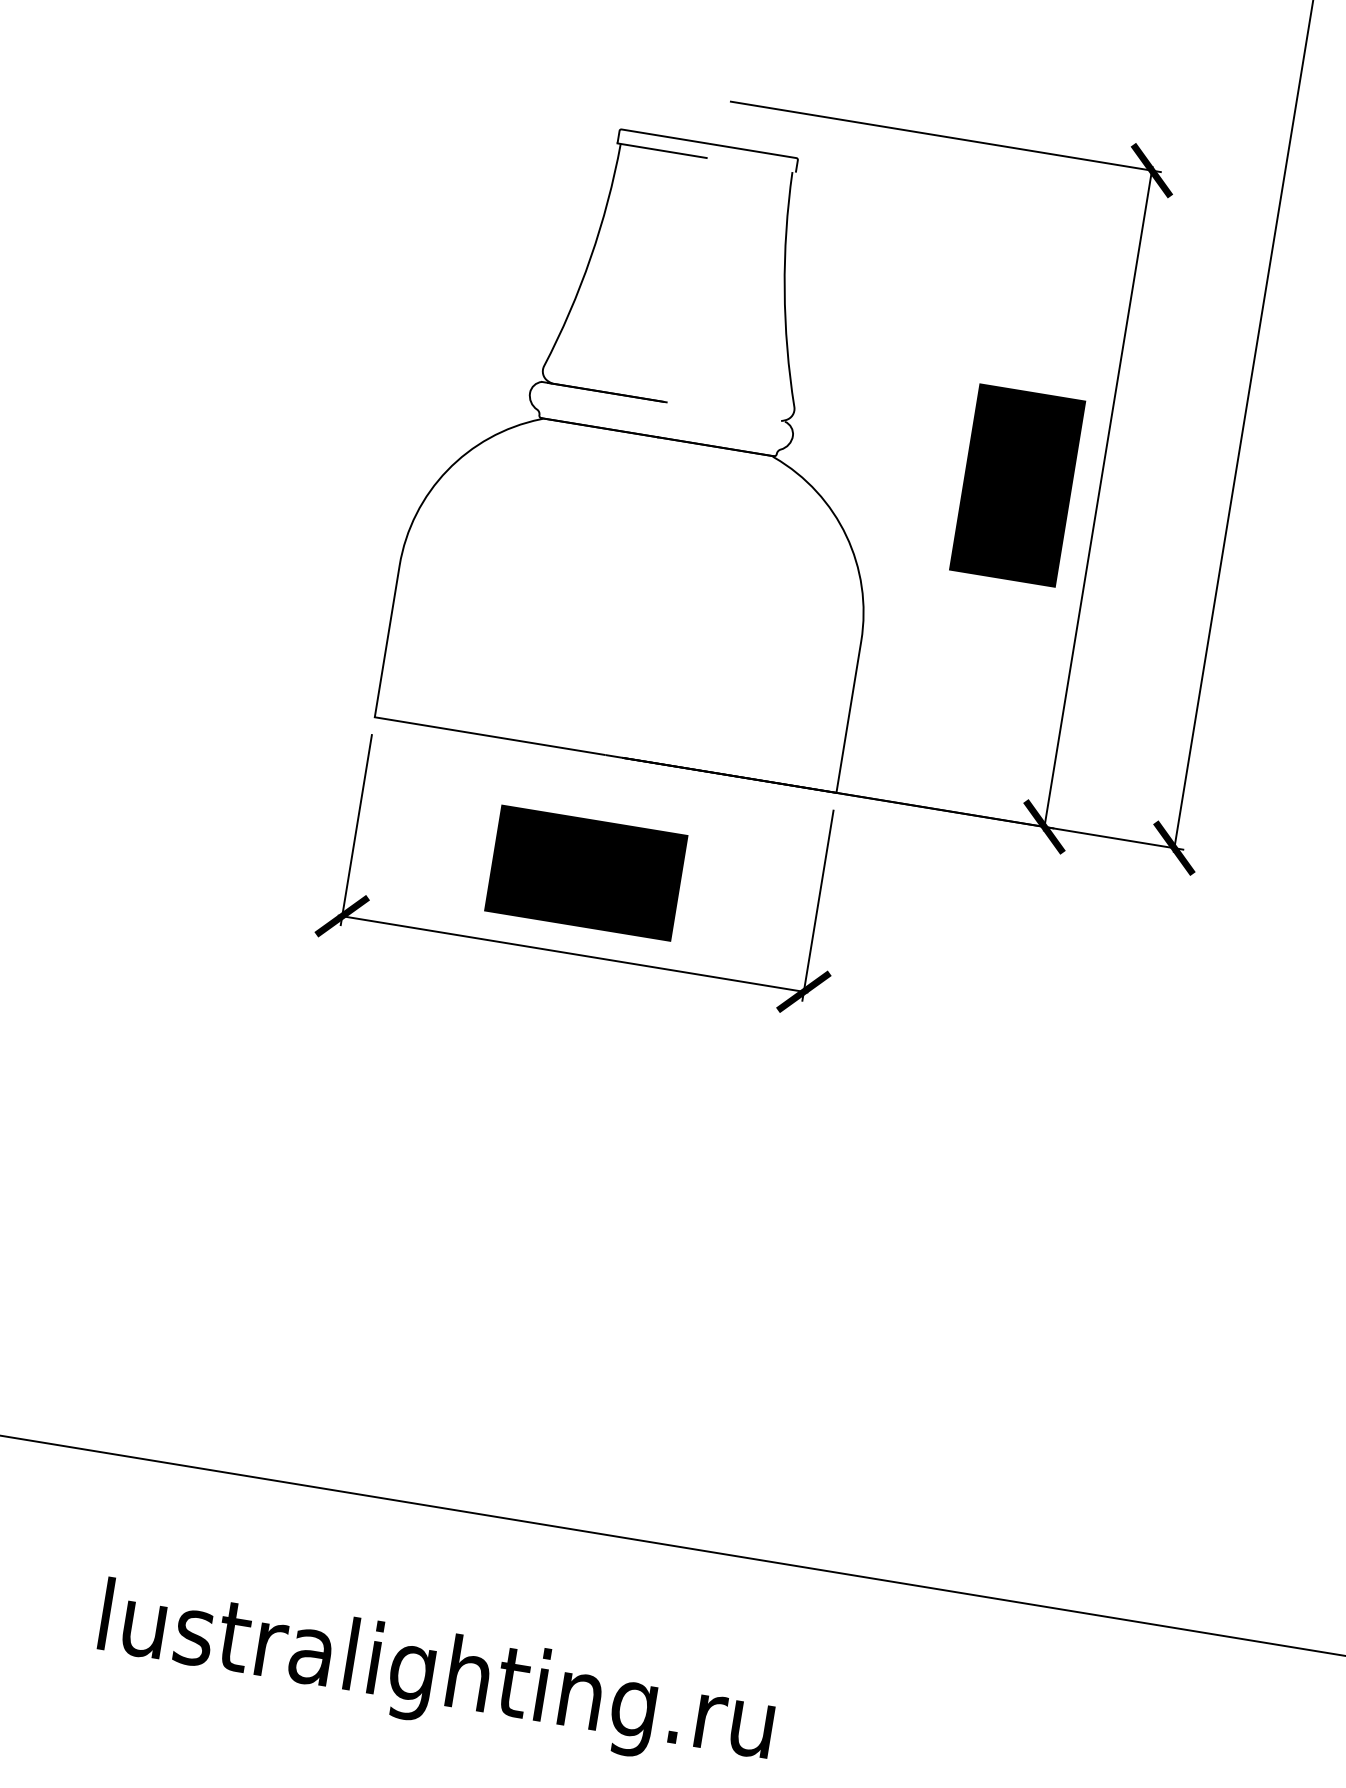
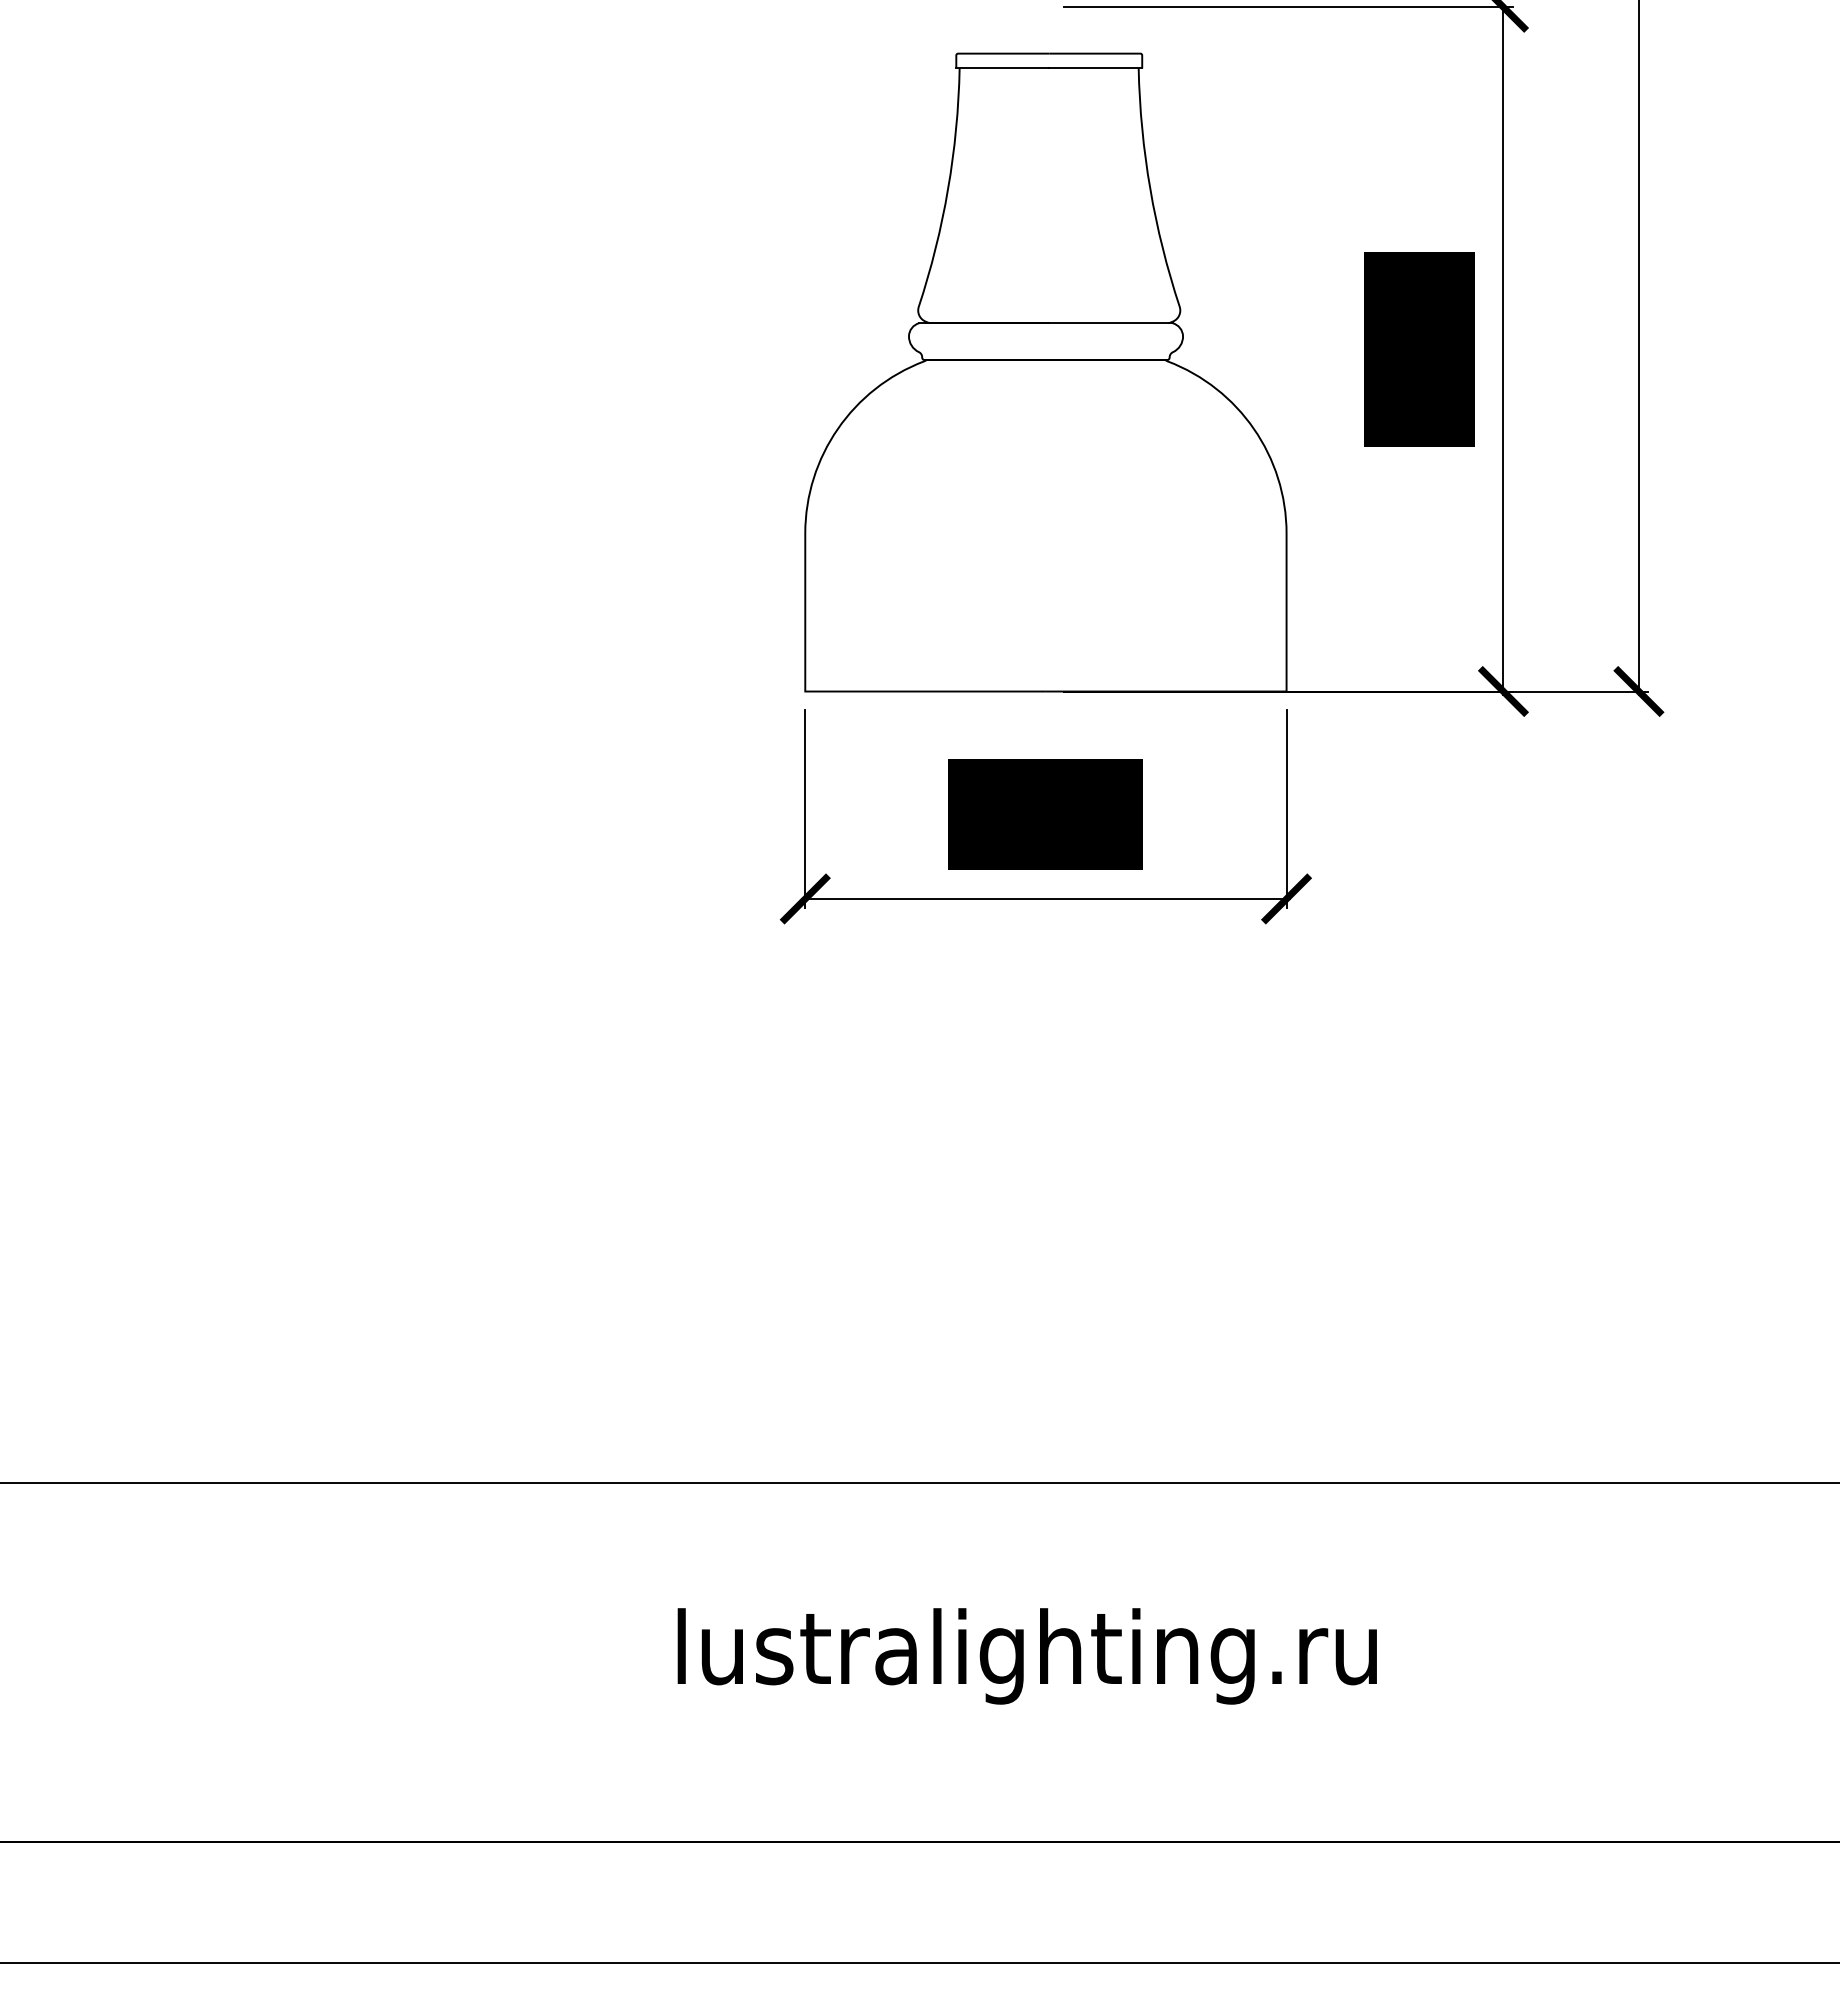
line: (751, 165) -> (1095, 68), added
line: (723, 411) -> (1108, 323), added

